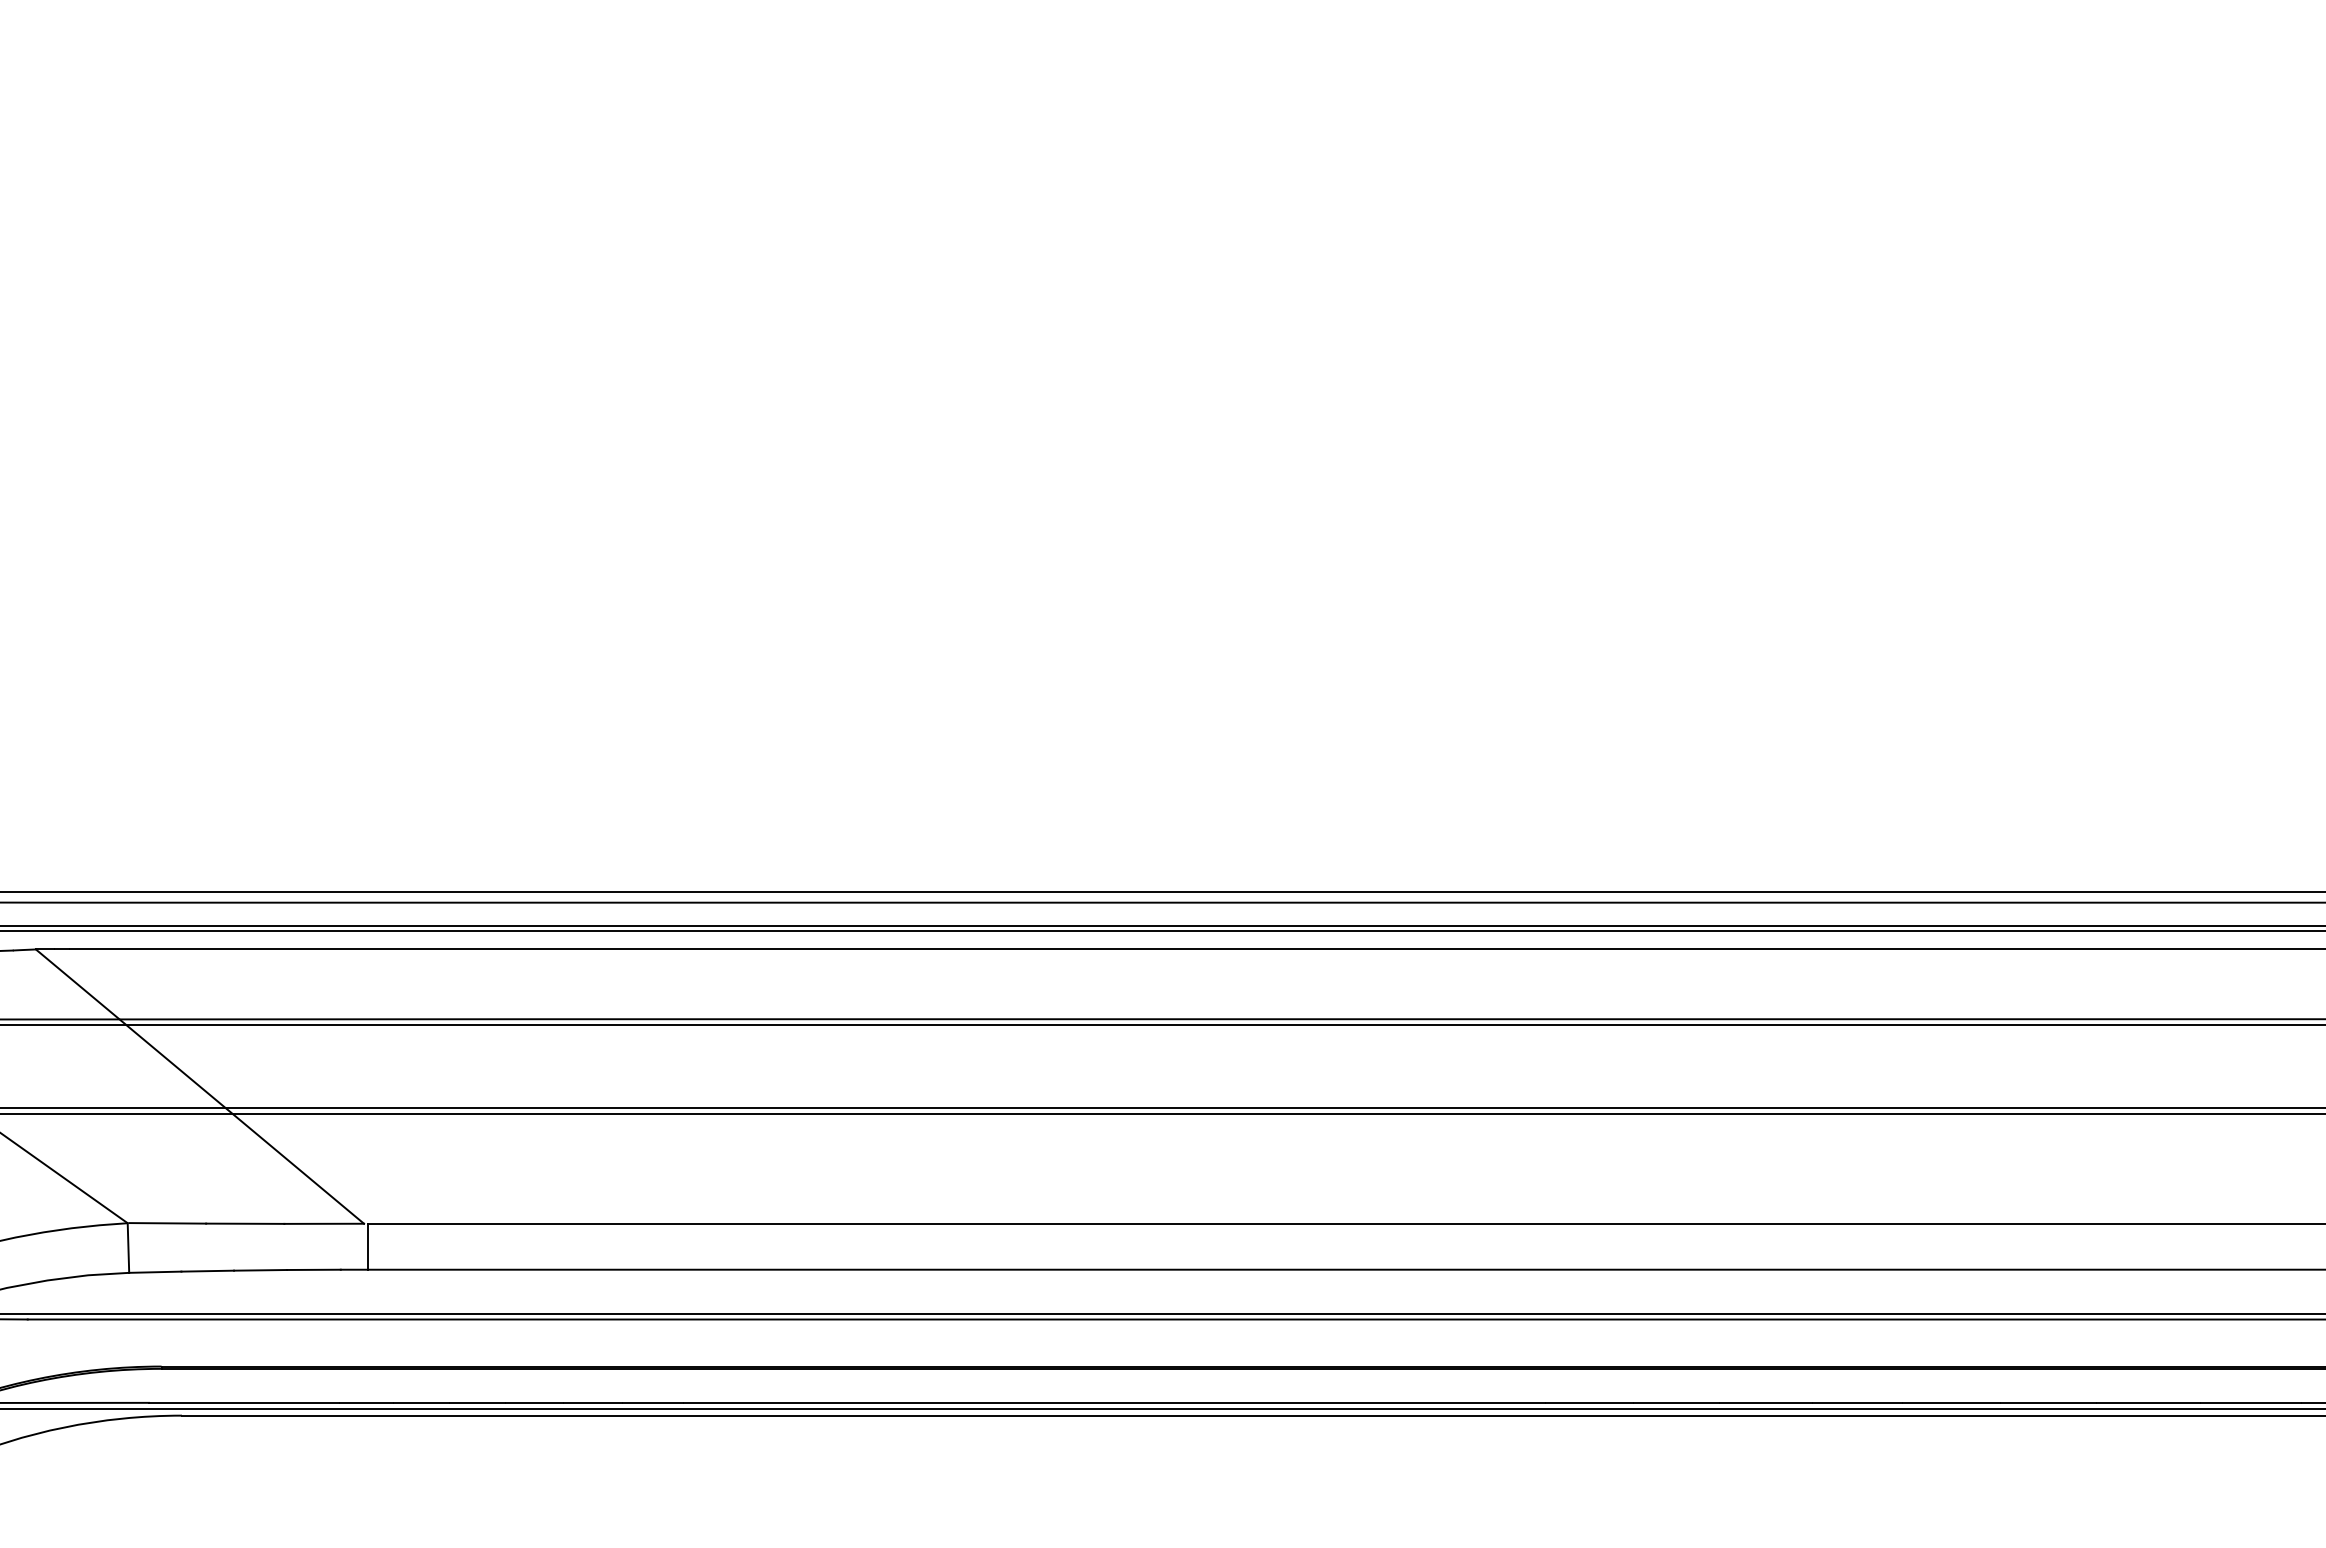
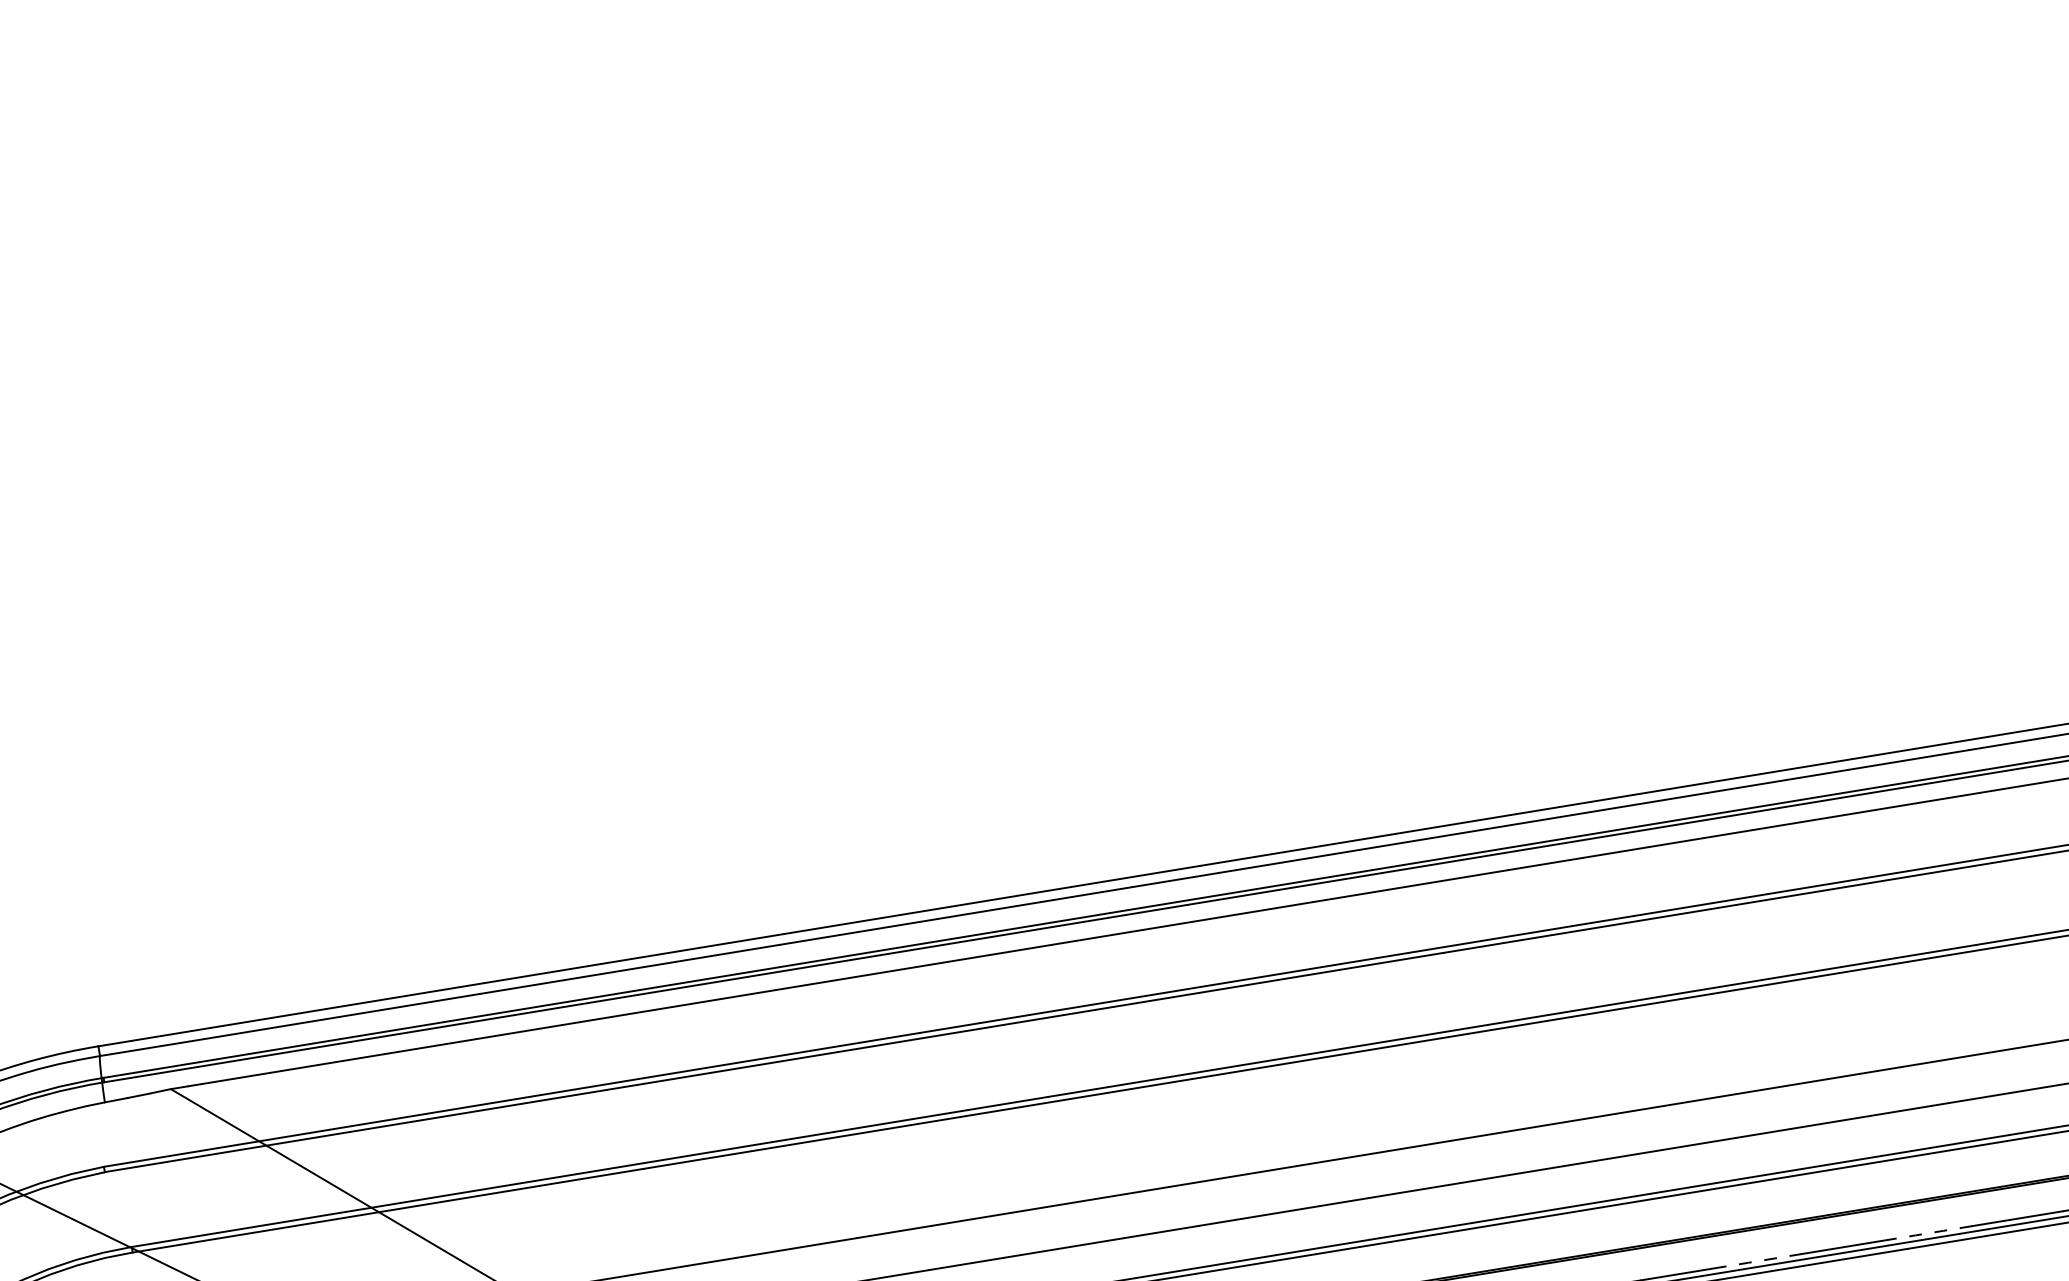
line: (1676, 1402) -> (1761, 1260), solid -> dashed
line: (1856, 1402) -> (1928, 1232), solid -> dashed

